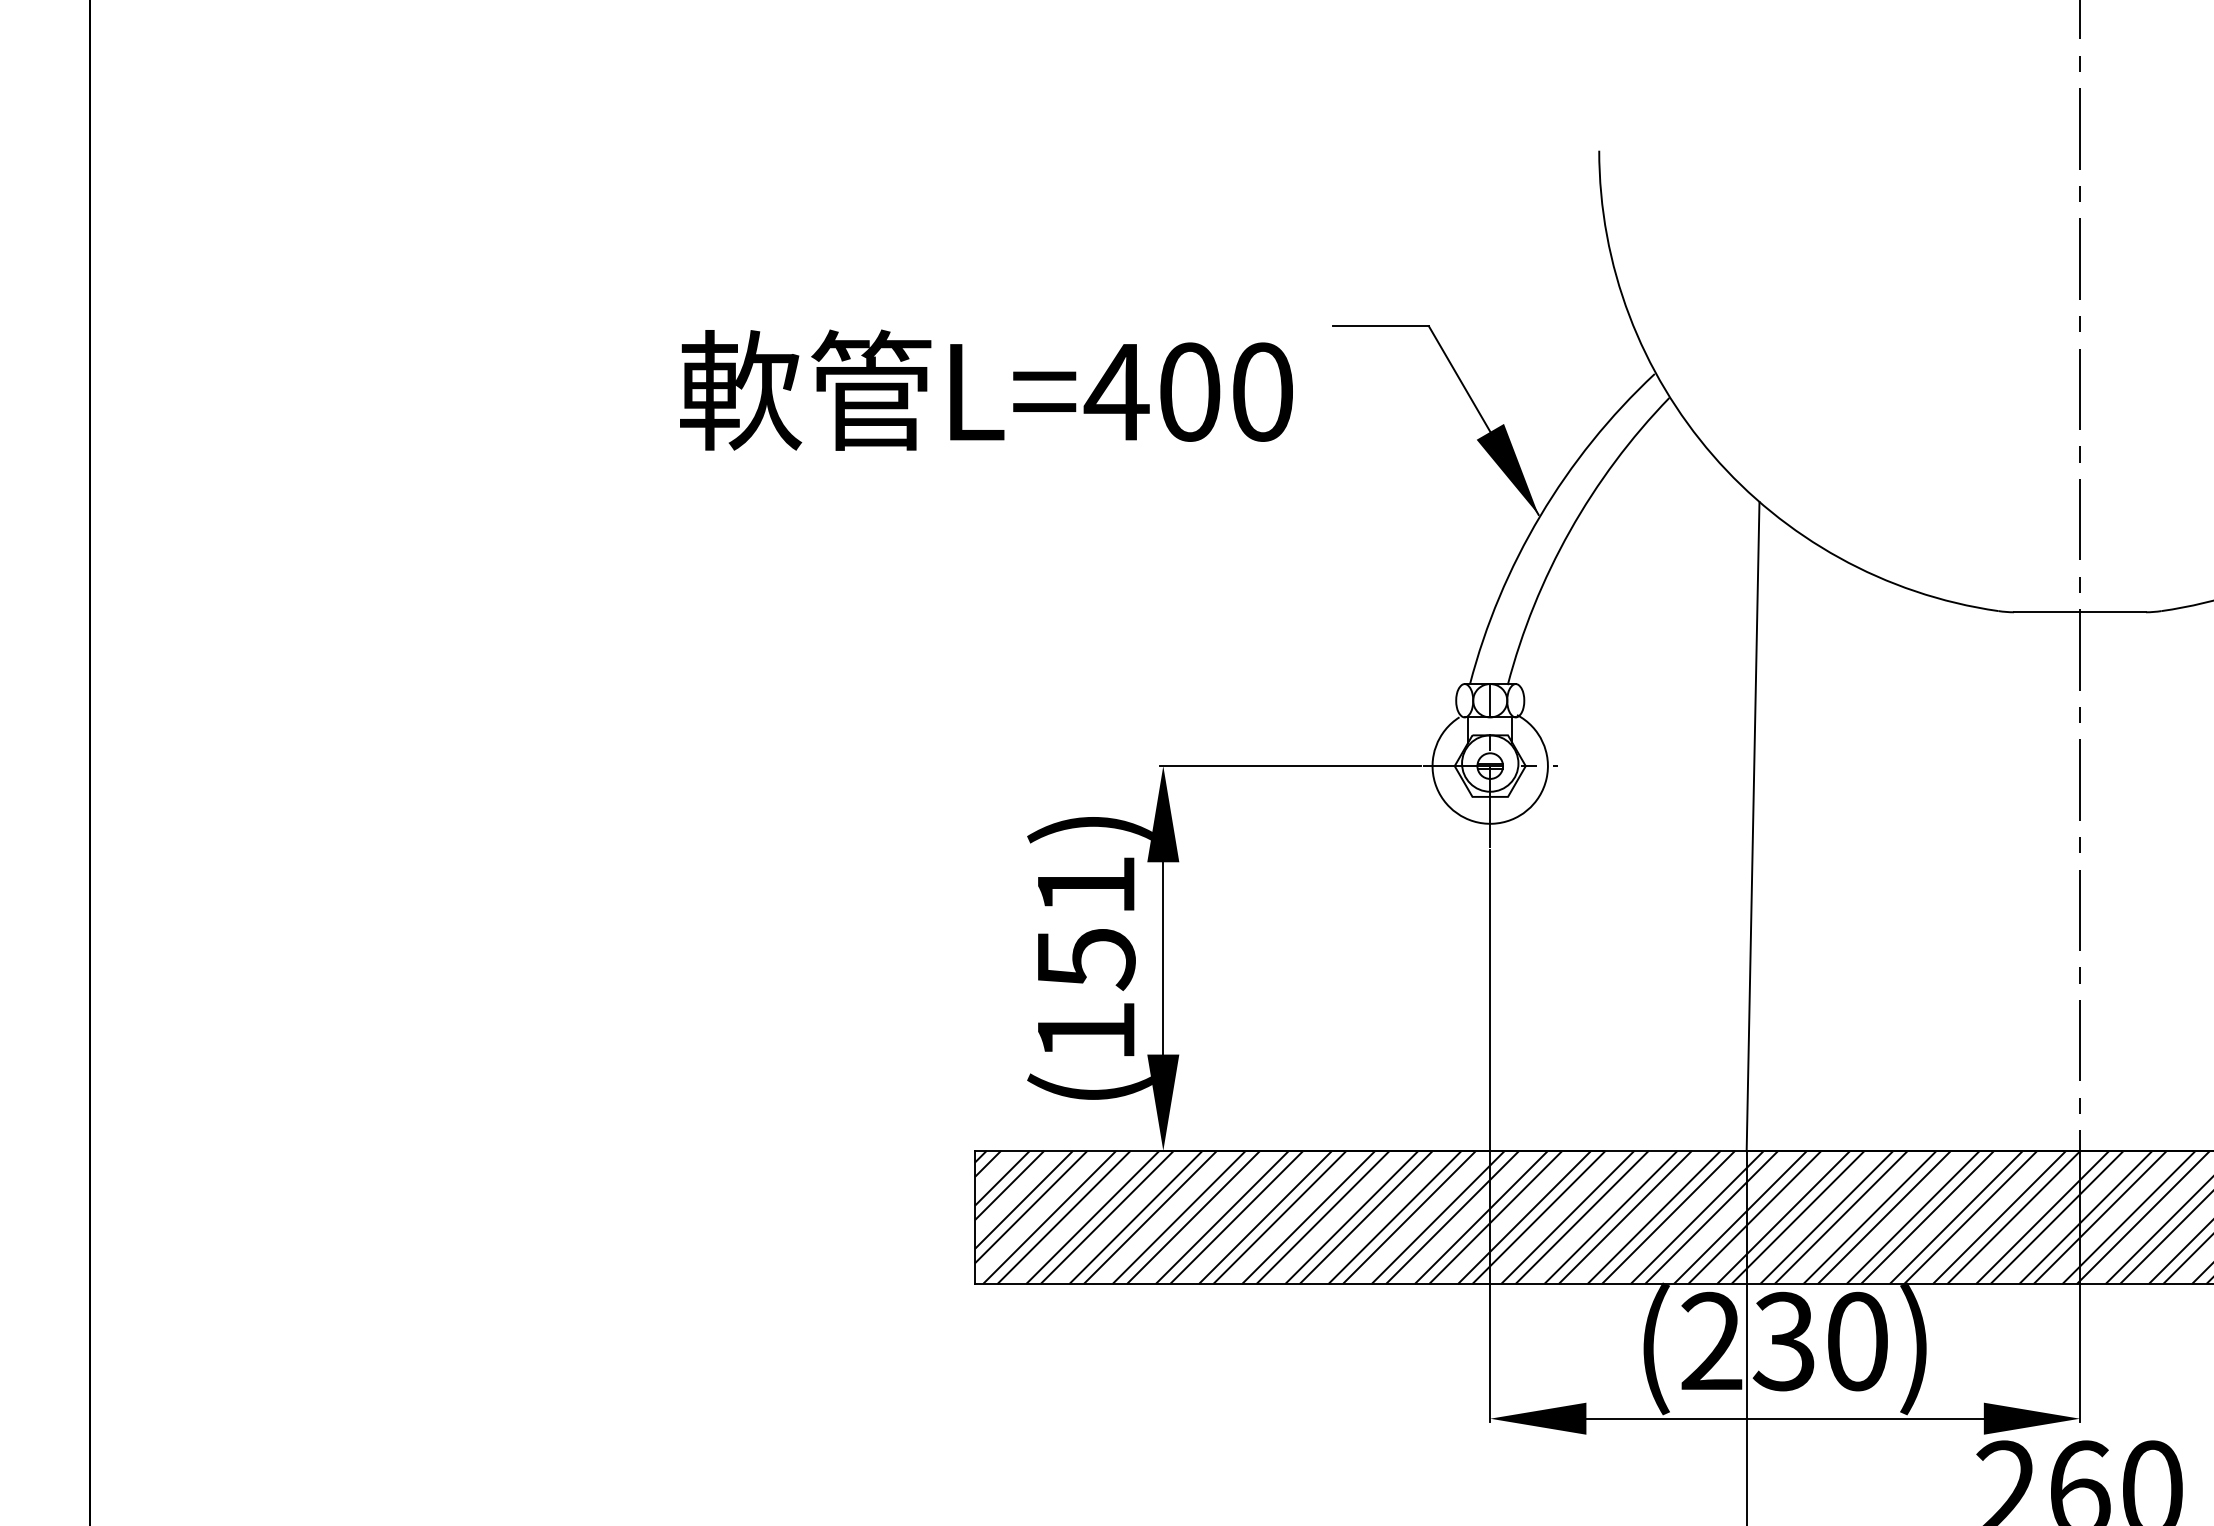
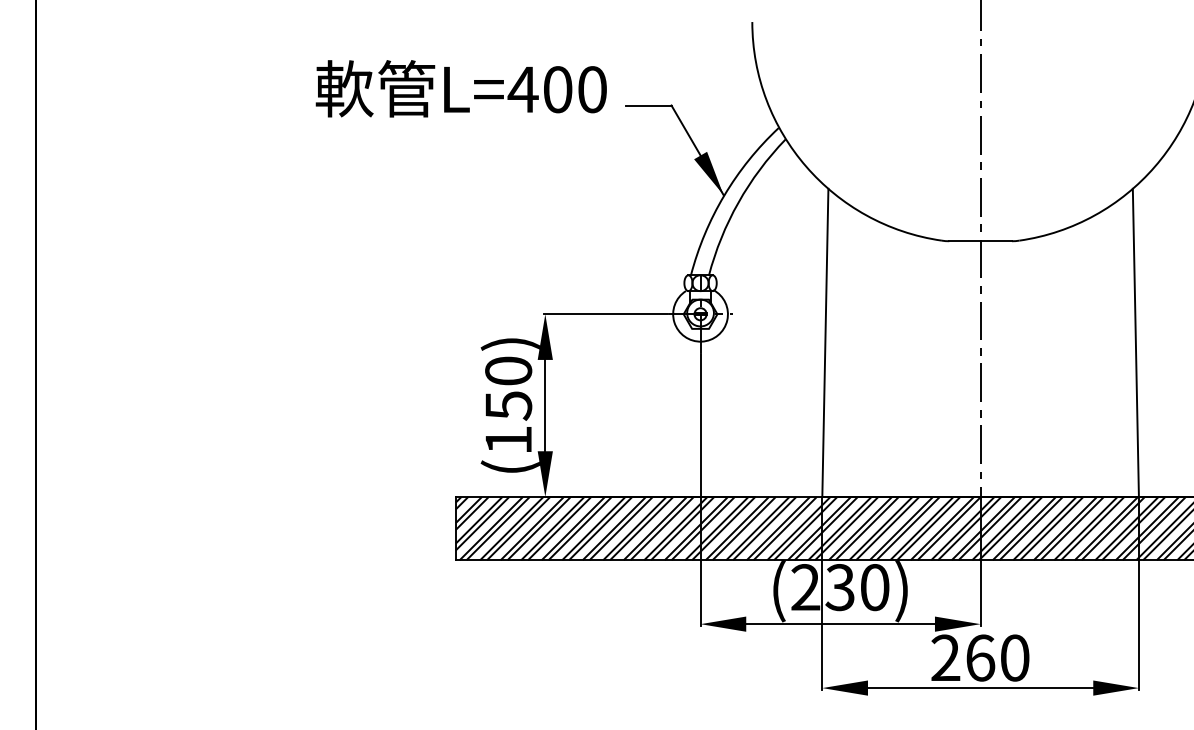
text: (984, 389) -> (460, 88), moved
text: (1085, 884) -> (508, 370), (151) -> (150)

